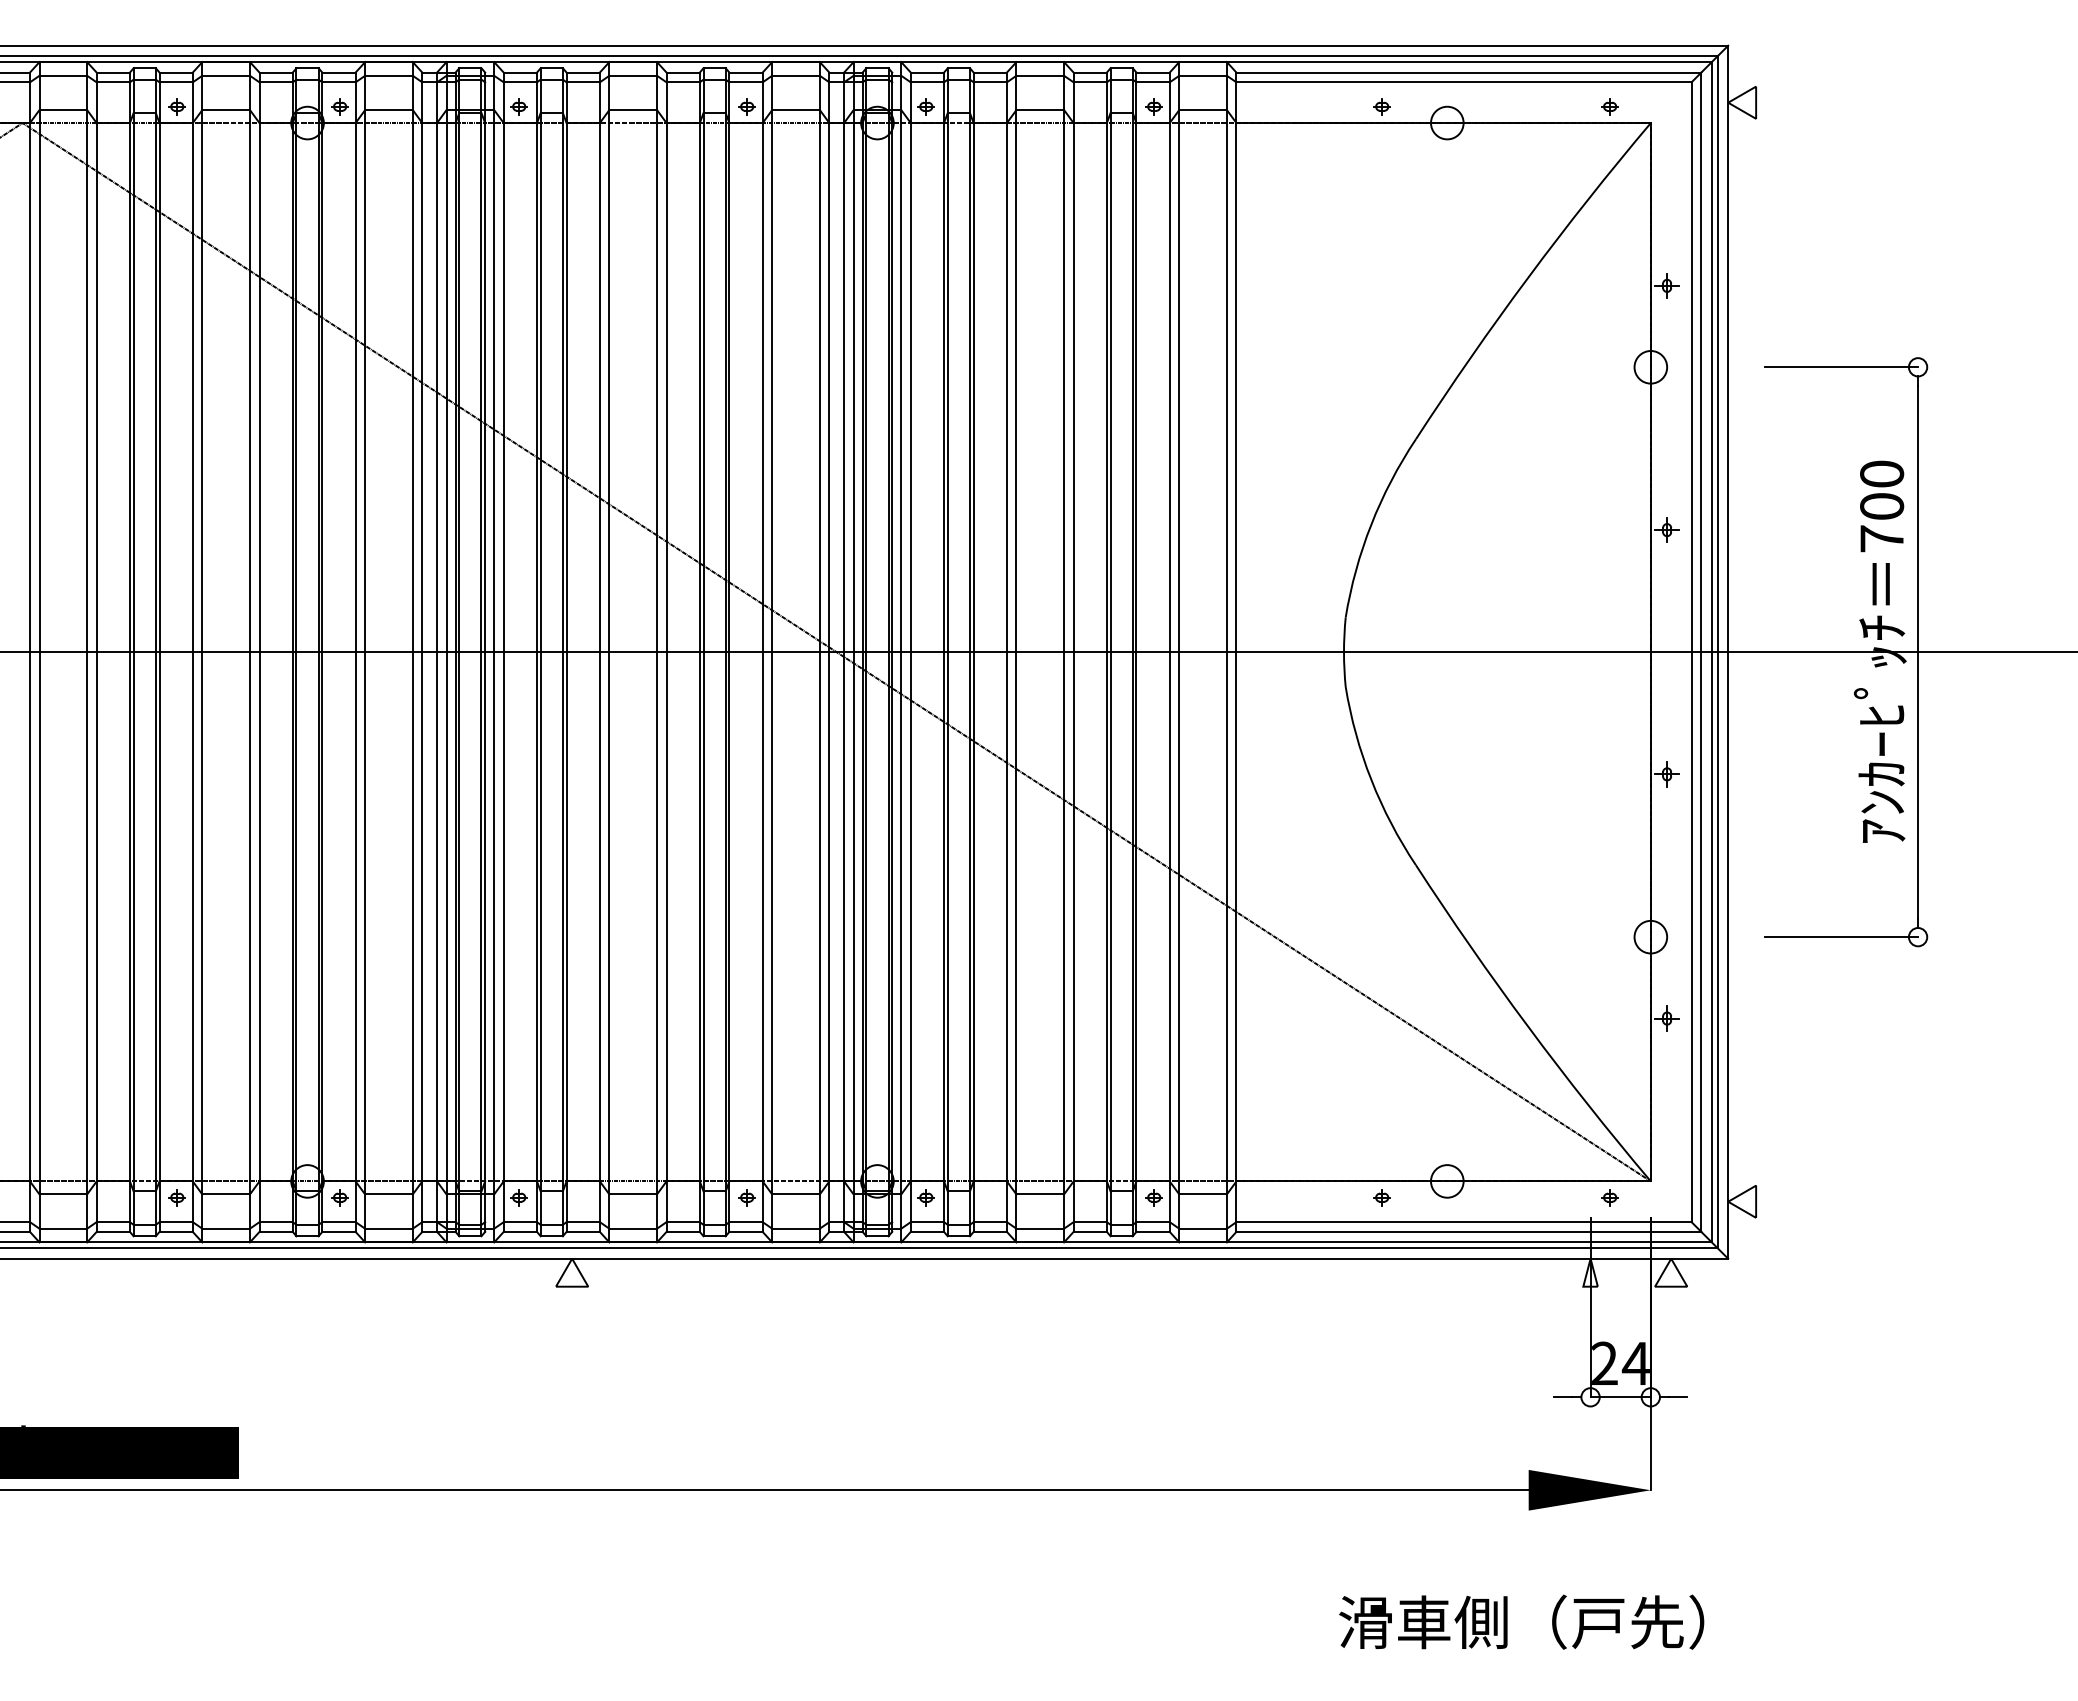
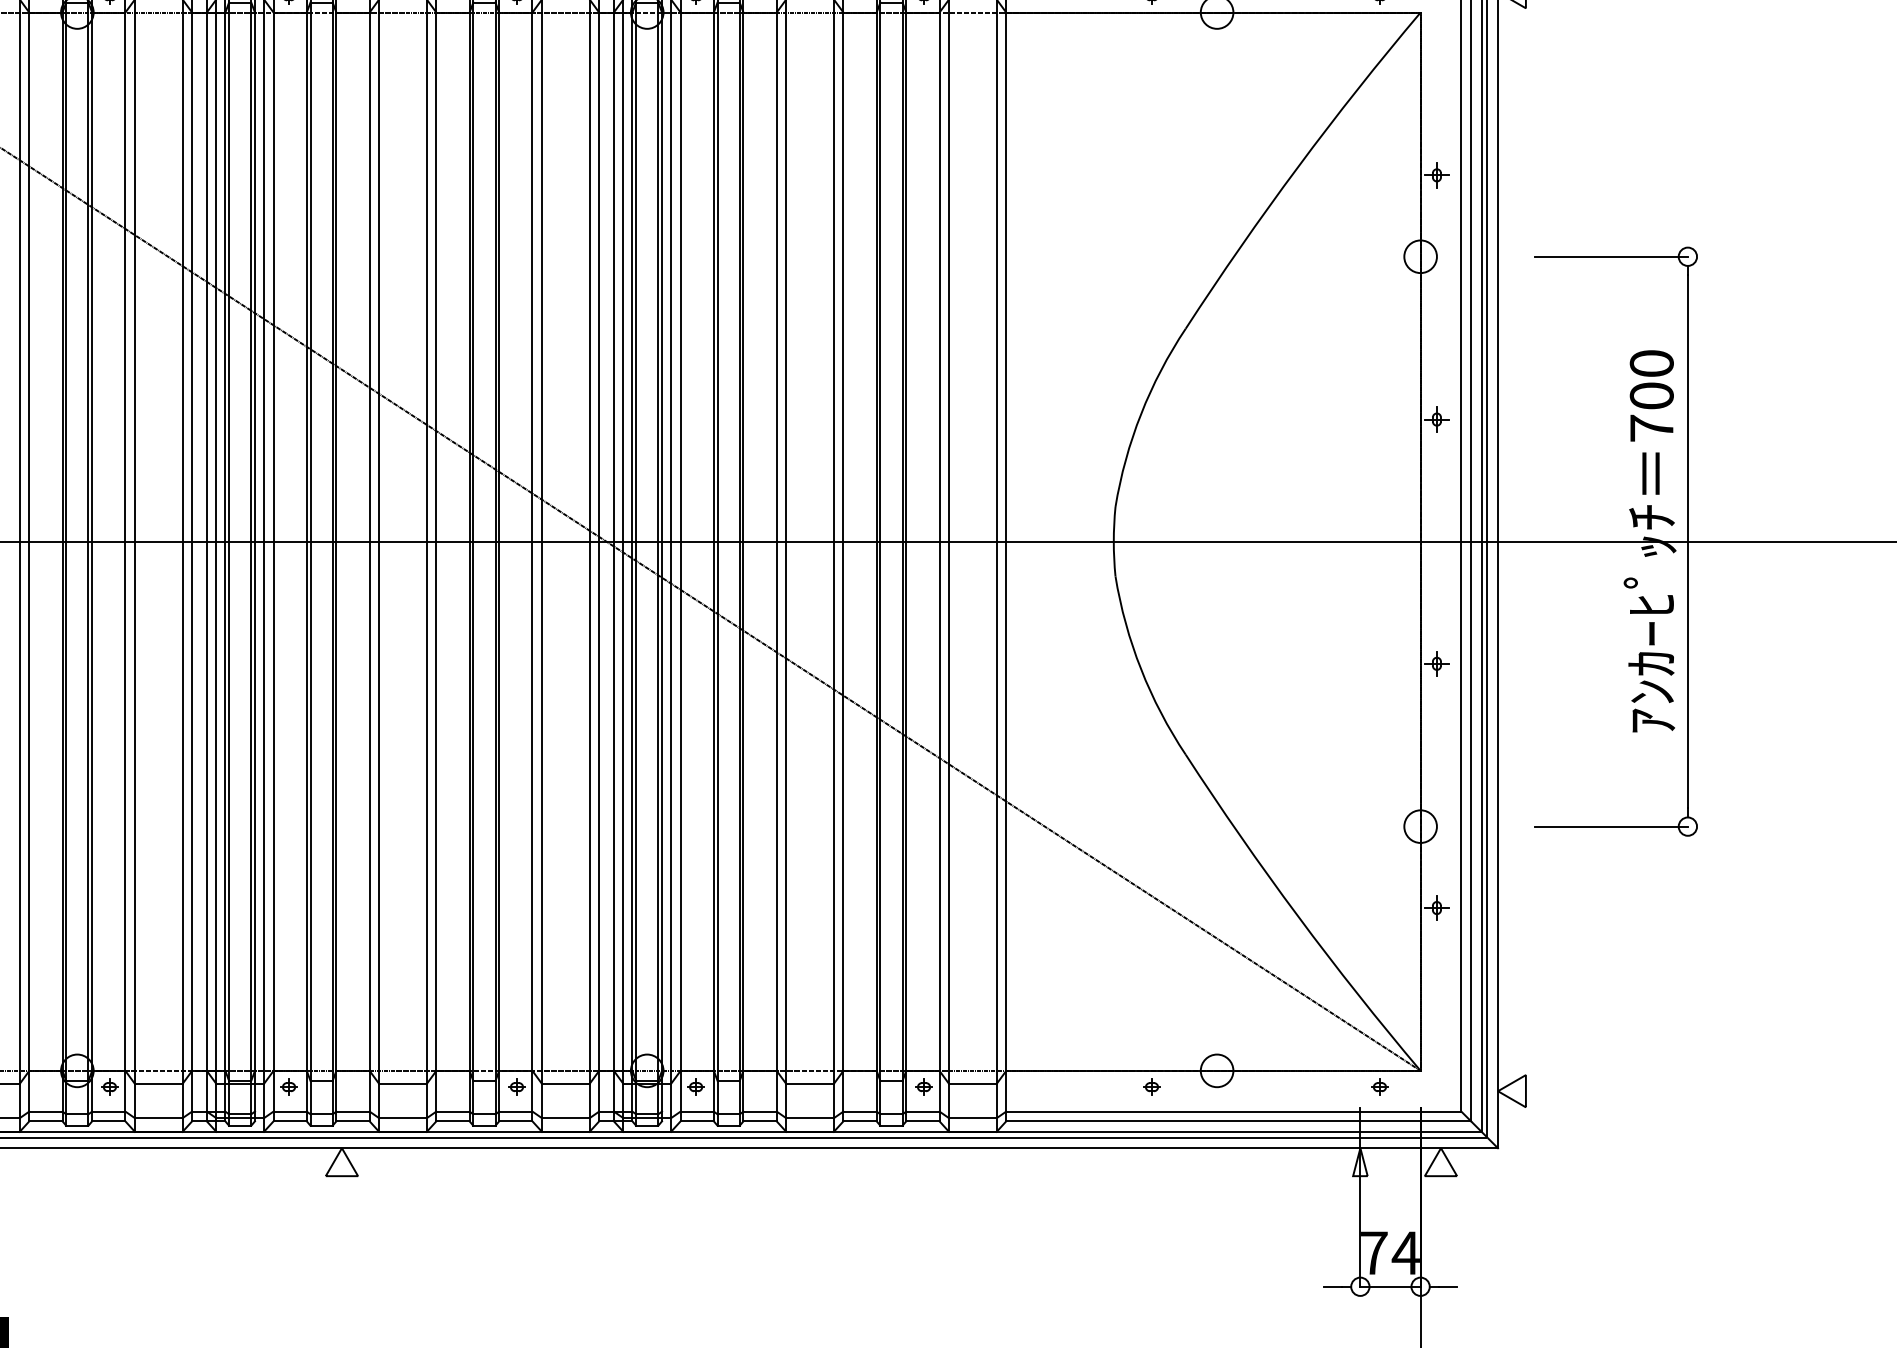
text: (1604, 1362) -> (1374, 1251), 24 -> 74

